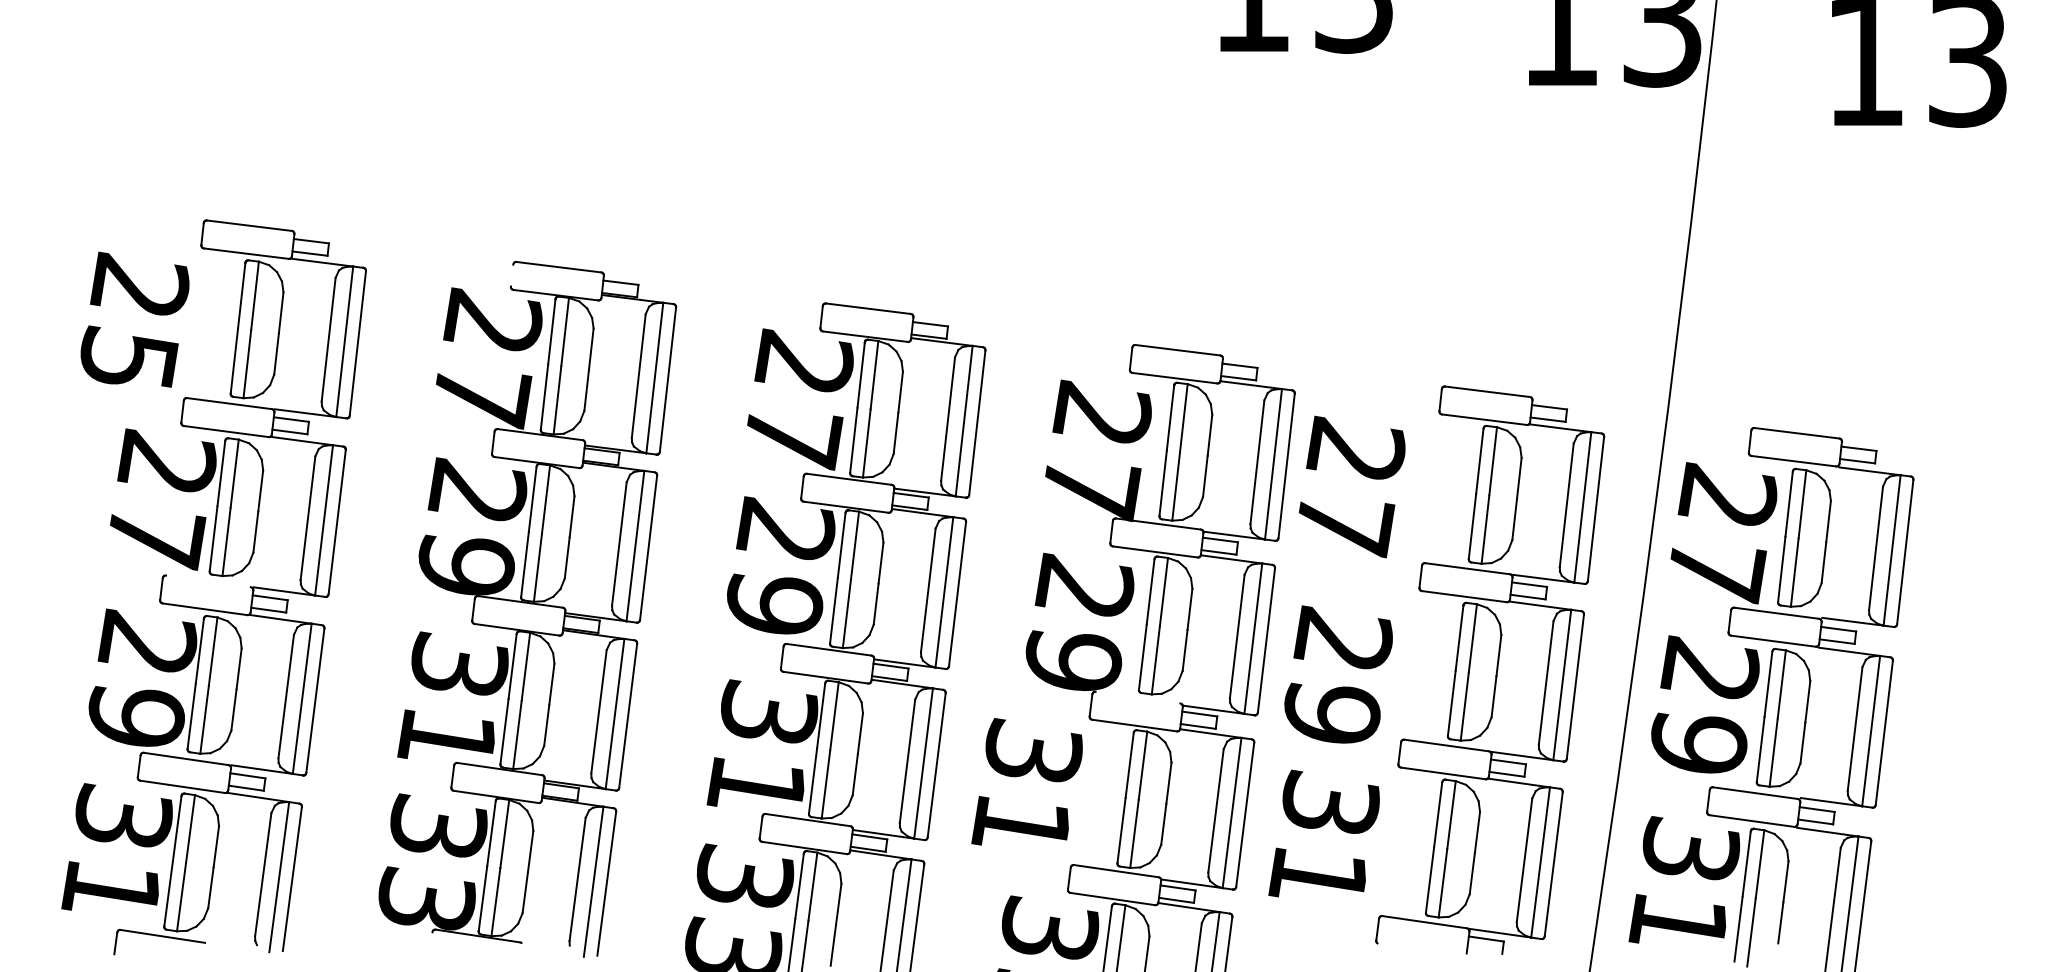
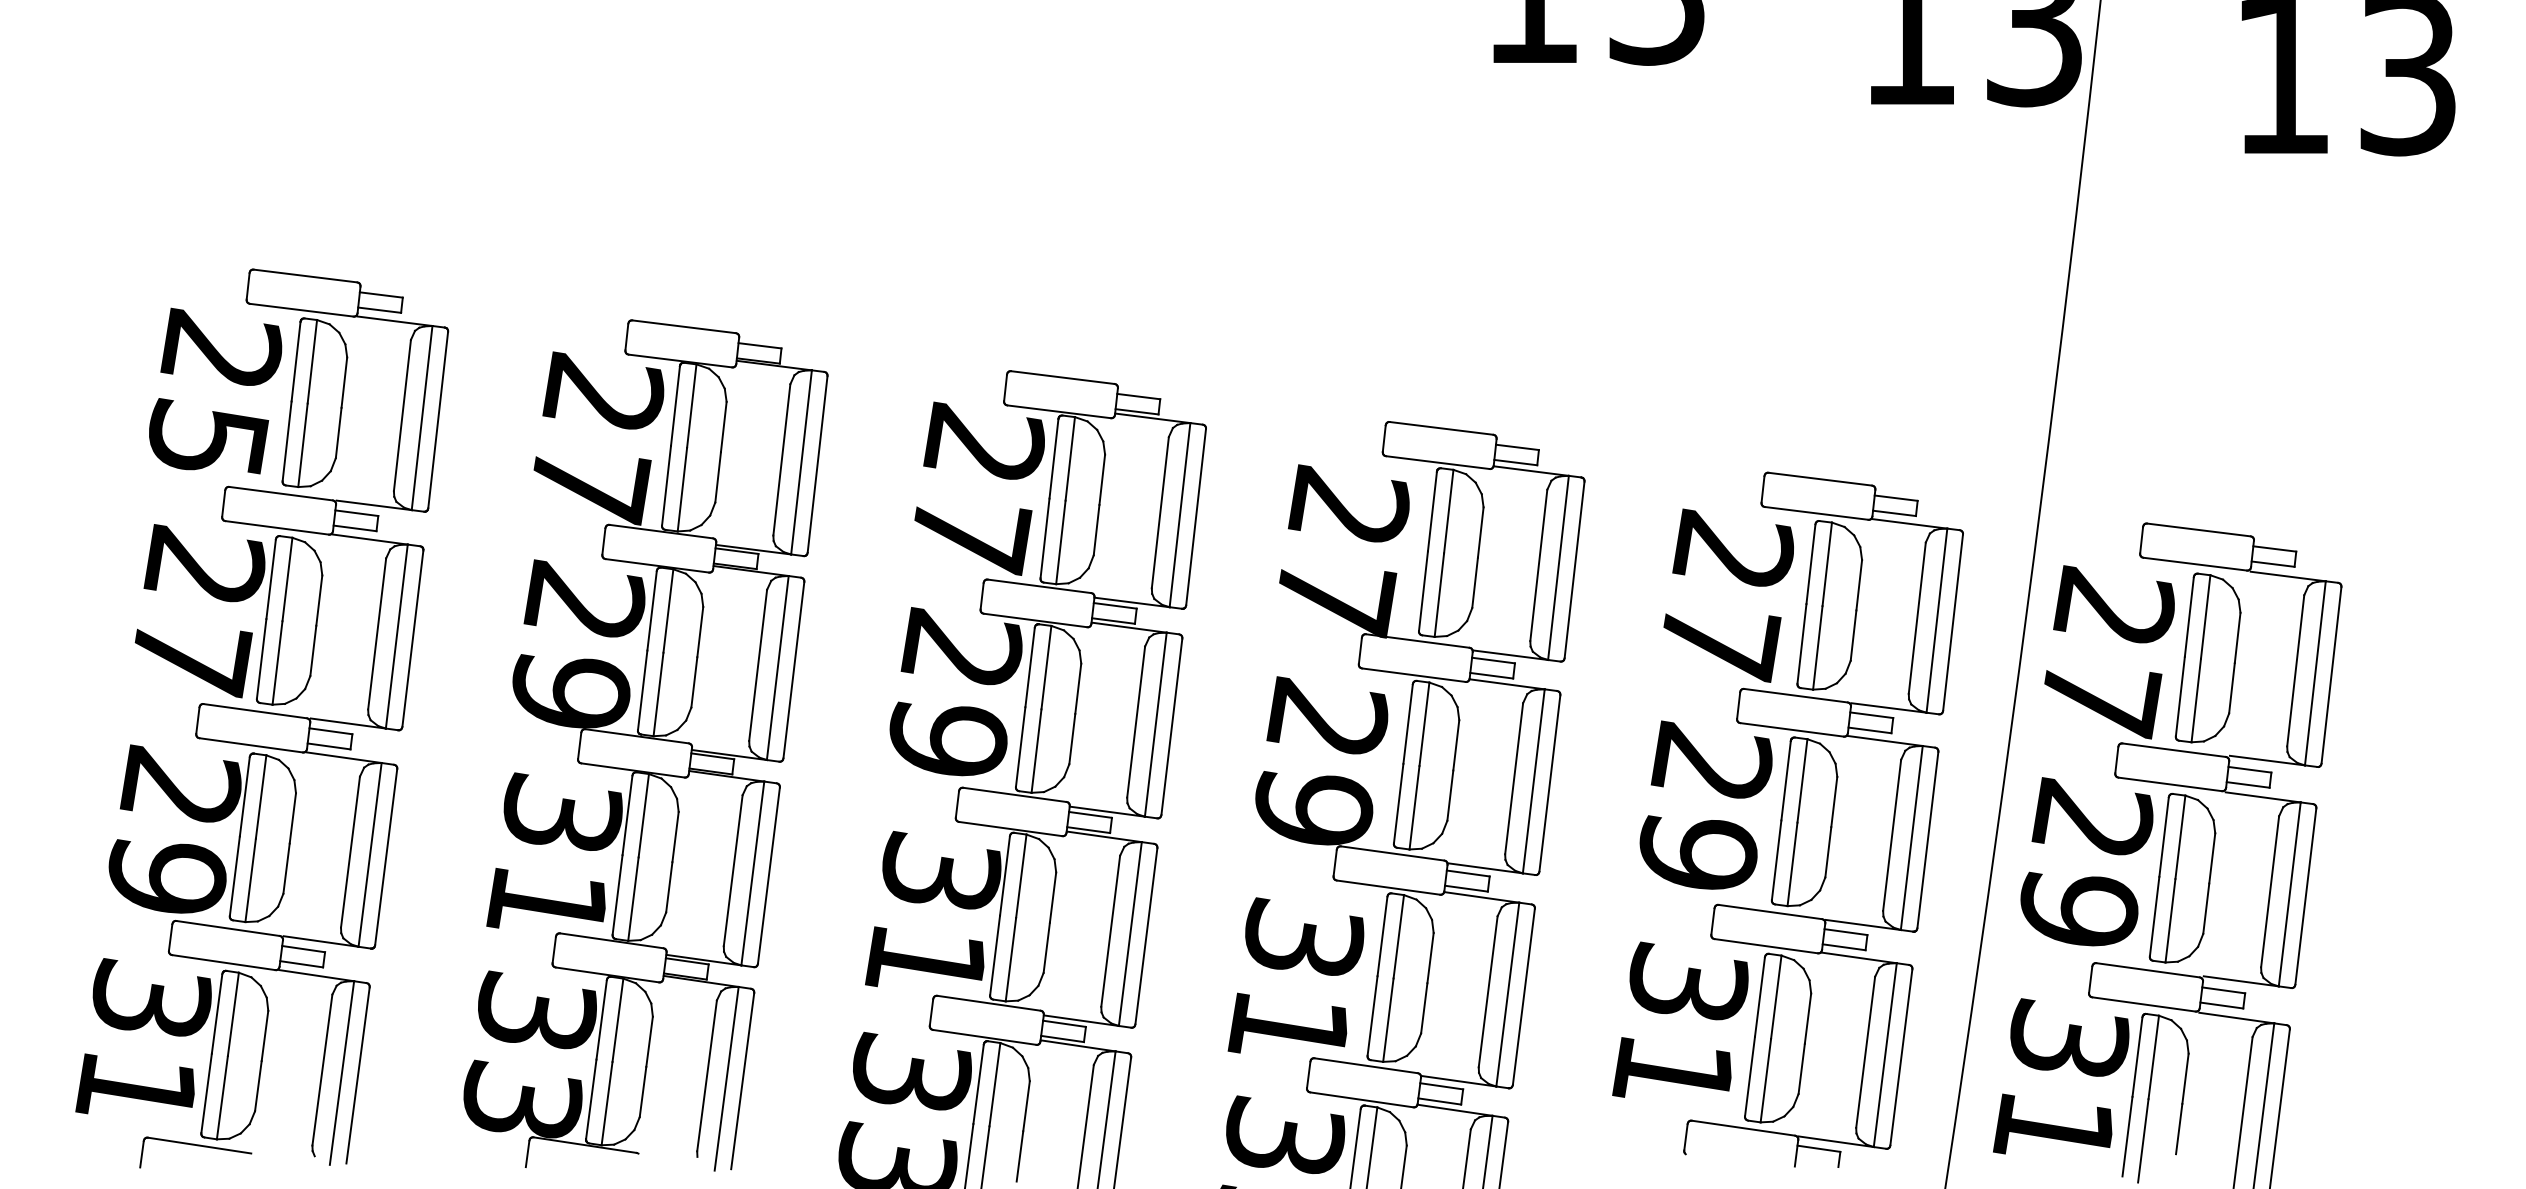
line: (511, 275) -> (626, 336), added
text: (135, 319) -> (215, 390), moved
text: (1351, 486) -> (1728, 595), moved
line: (208, 581) -> (255, 711), added
text: (1338, 673) -> (1705, 804), moved
line: (1137, 697) -> (1392, 853), added
text: (1026, 781) -> (1295, 975), moved
text: (1324, 833) -> (1680, 1019), moved
line: (430, 942) -> (527, 1153), added

